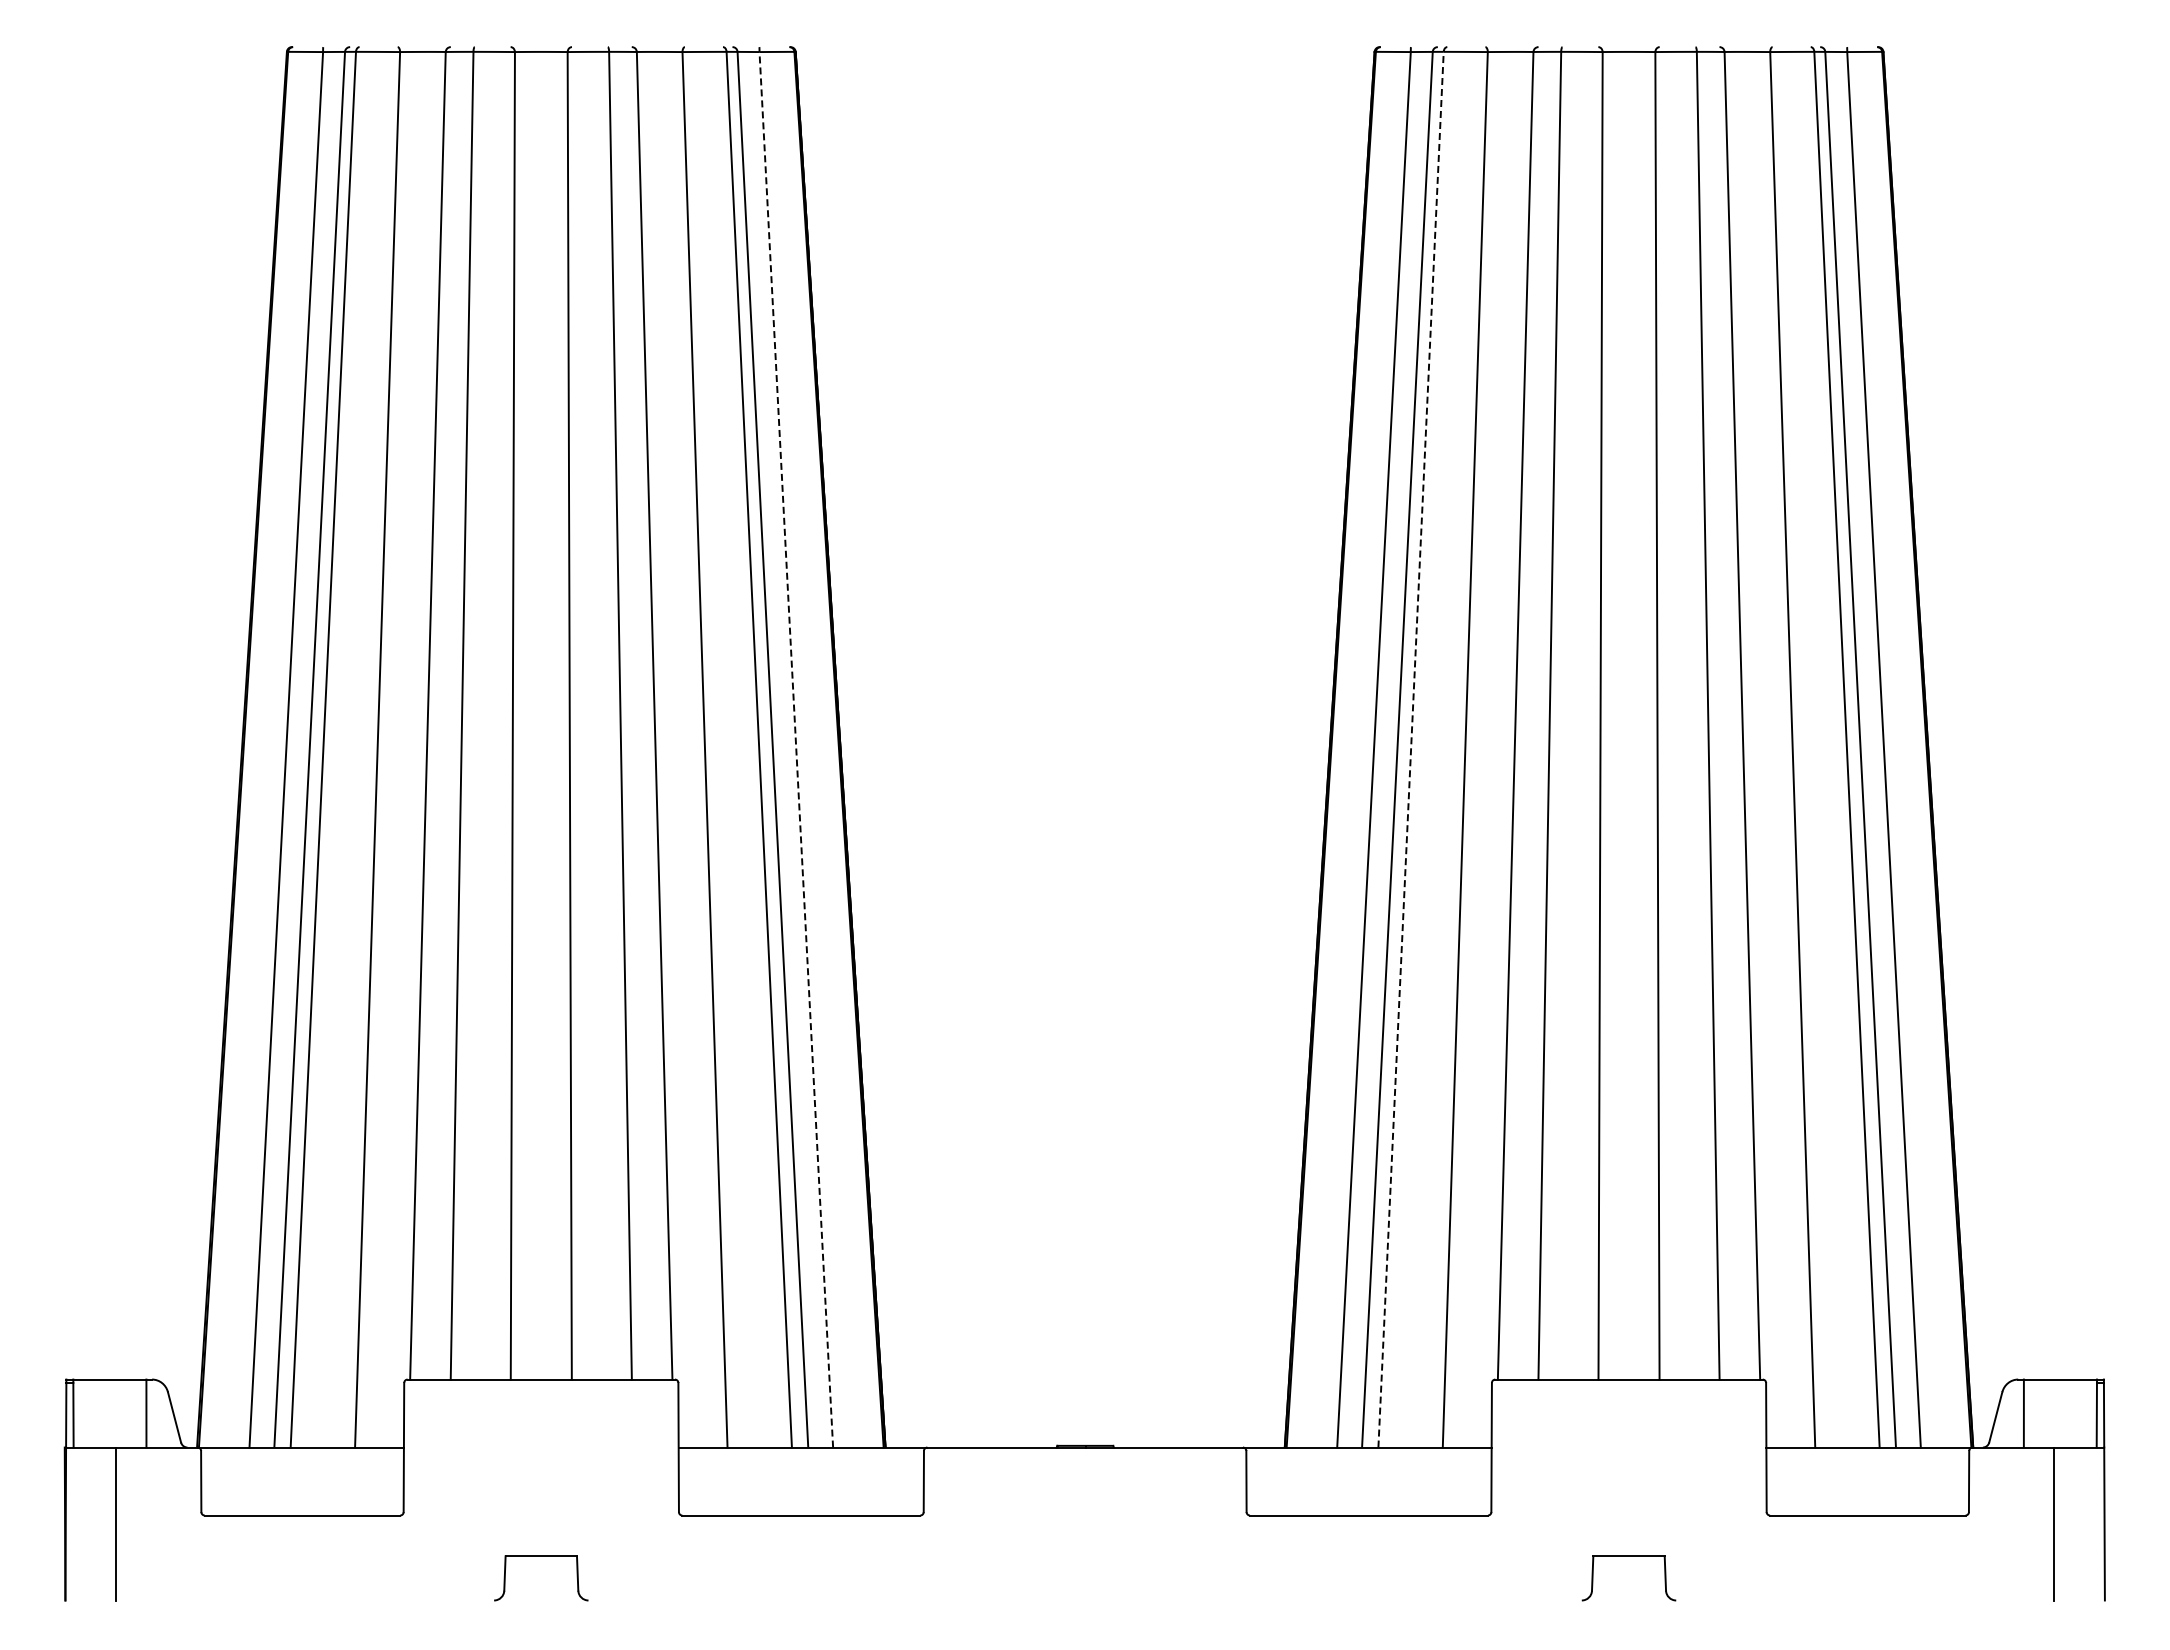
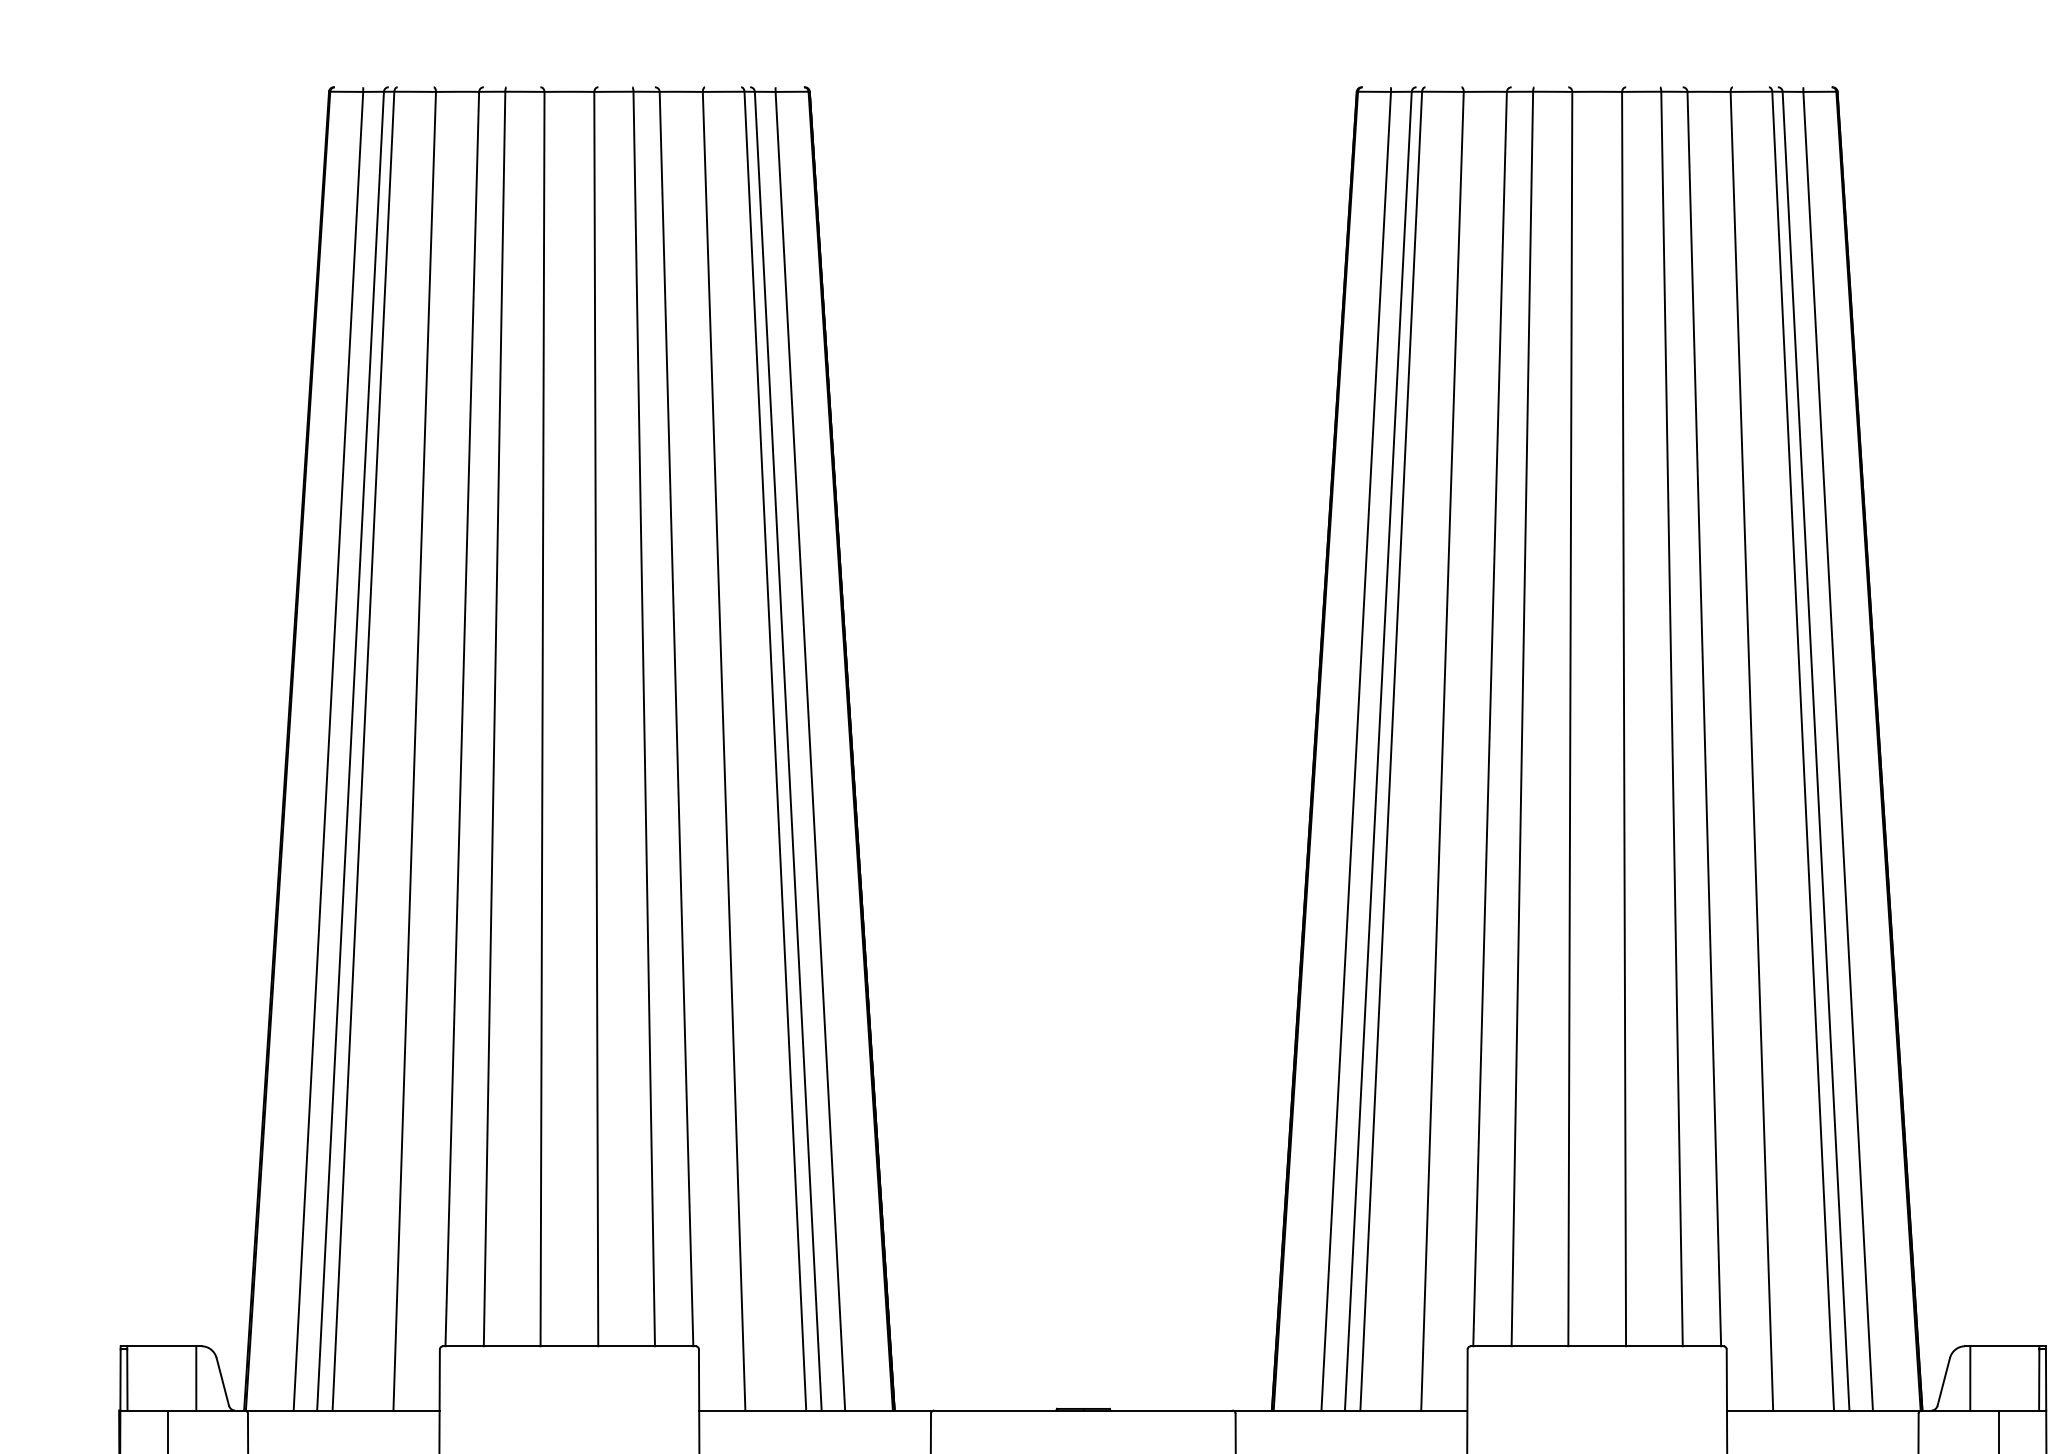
line: (796, 749) -> (810, 750), dashed -> solid
line: (1411, 749) -> (1391, 750), dashed -> solid

